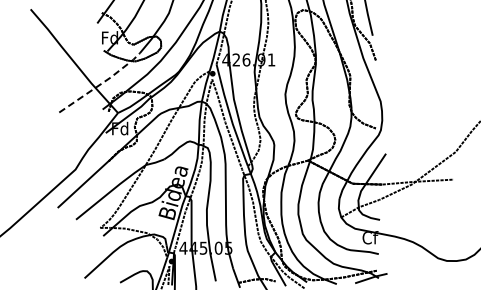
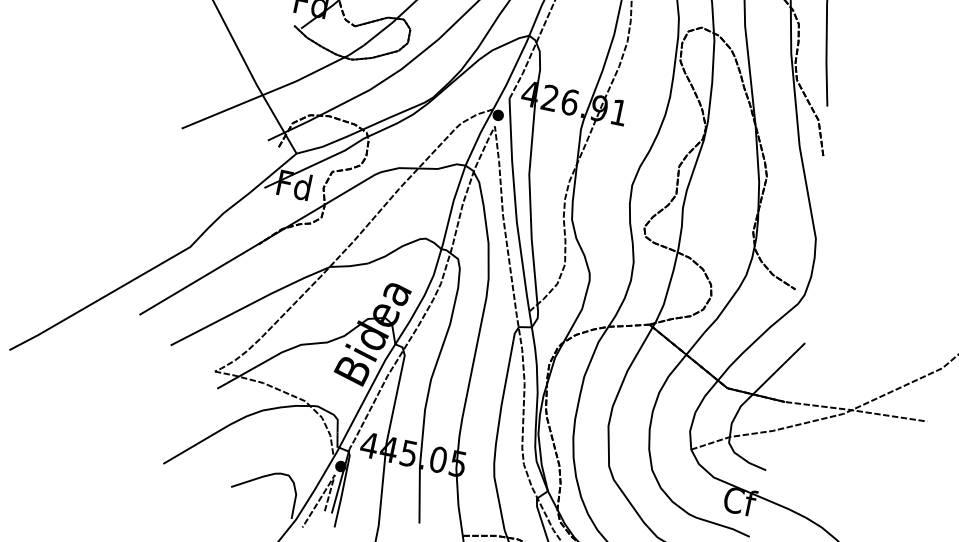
line: (102, 83) -> (278, 89), dashed -> solid

